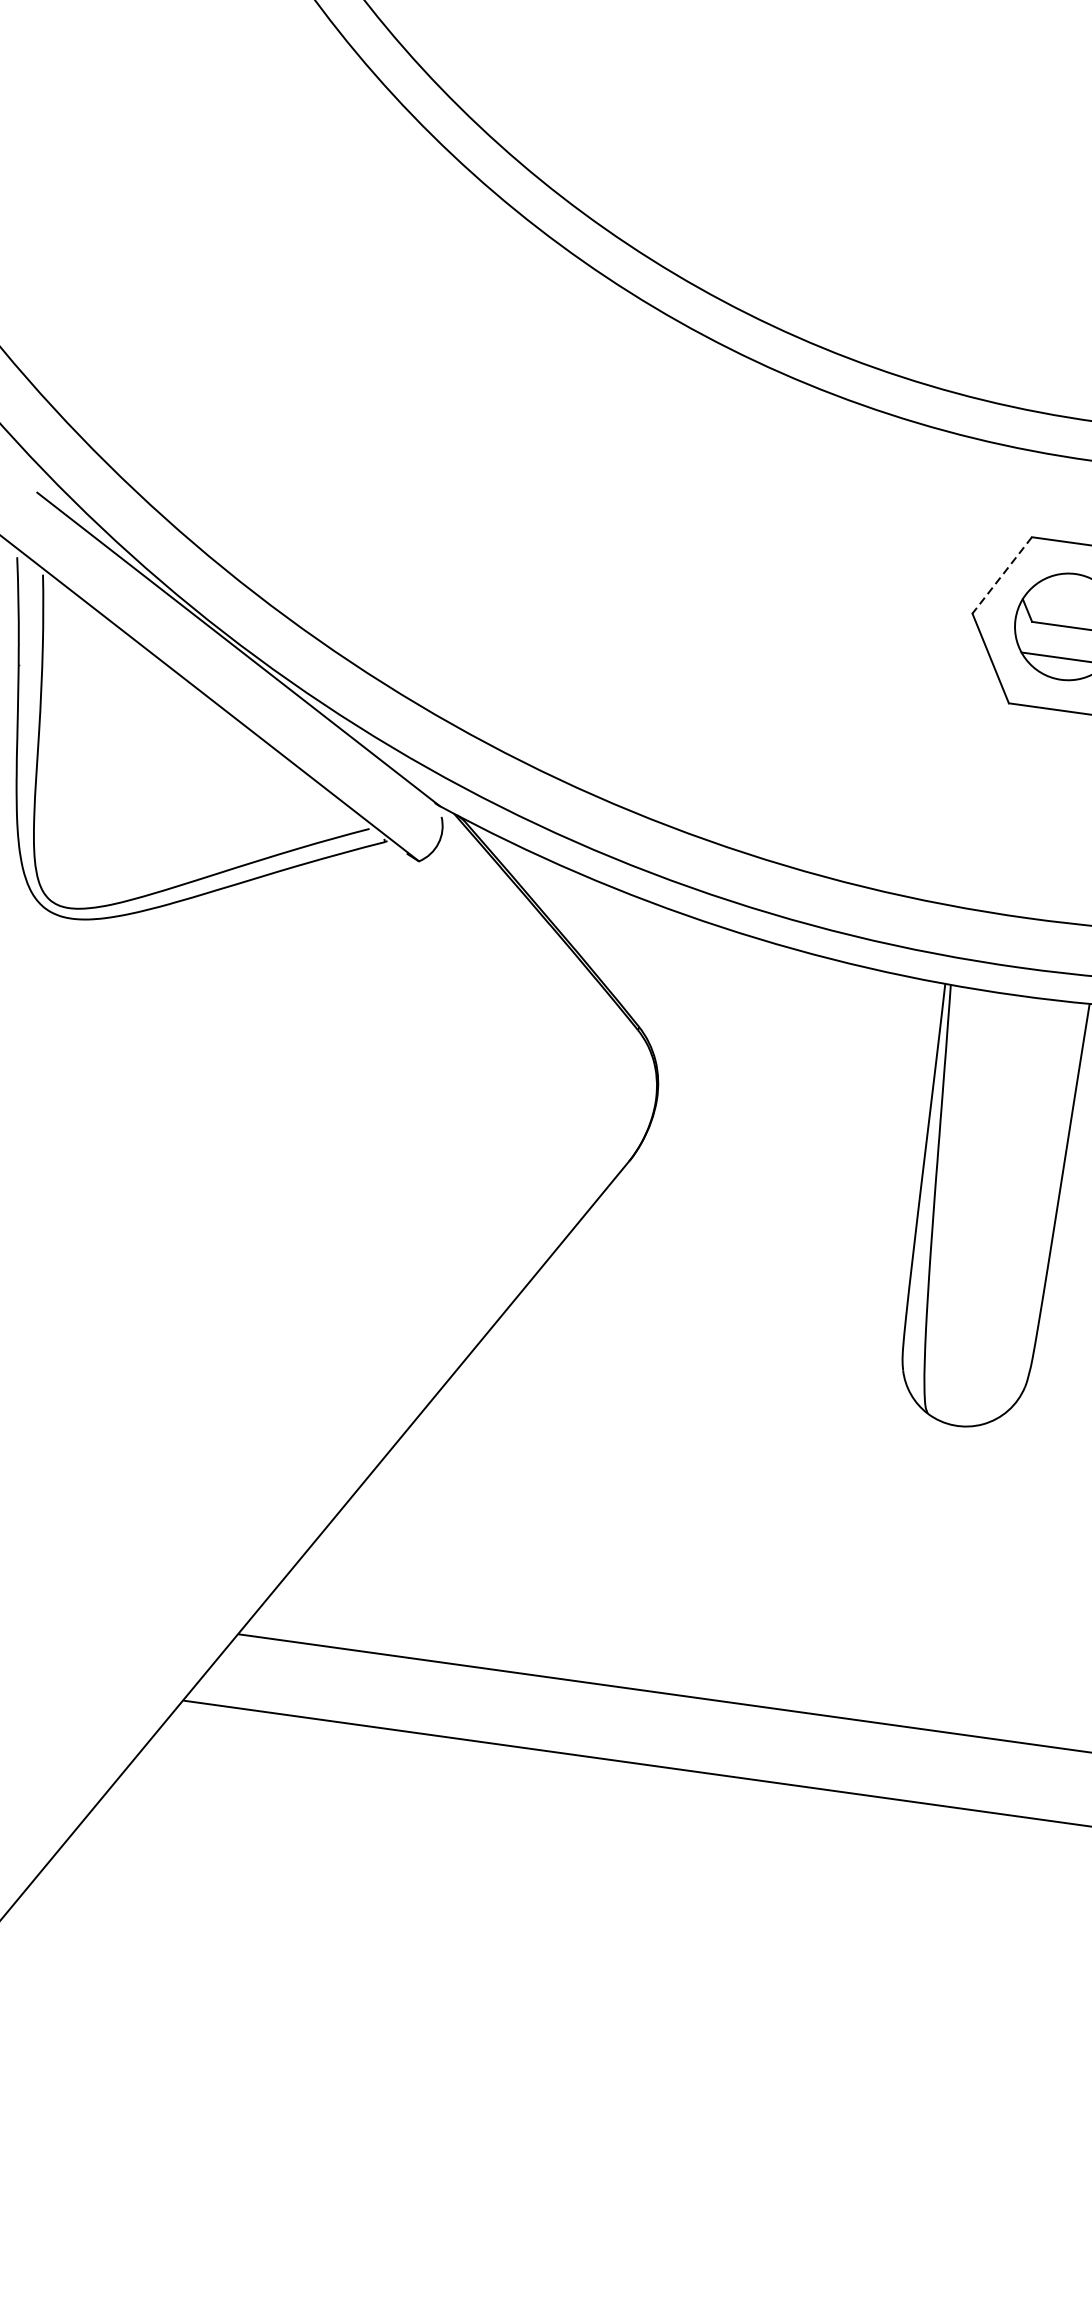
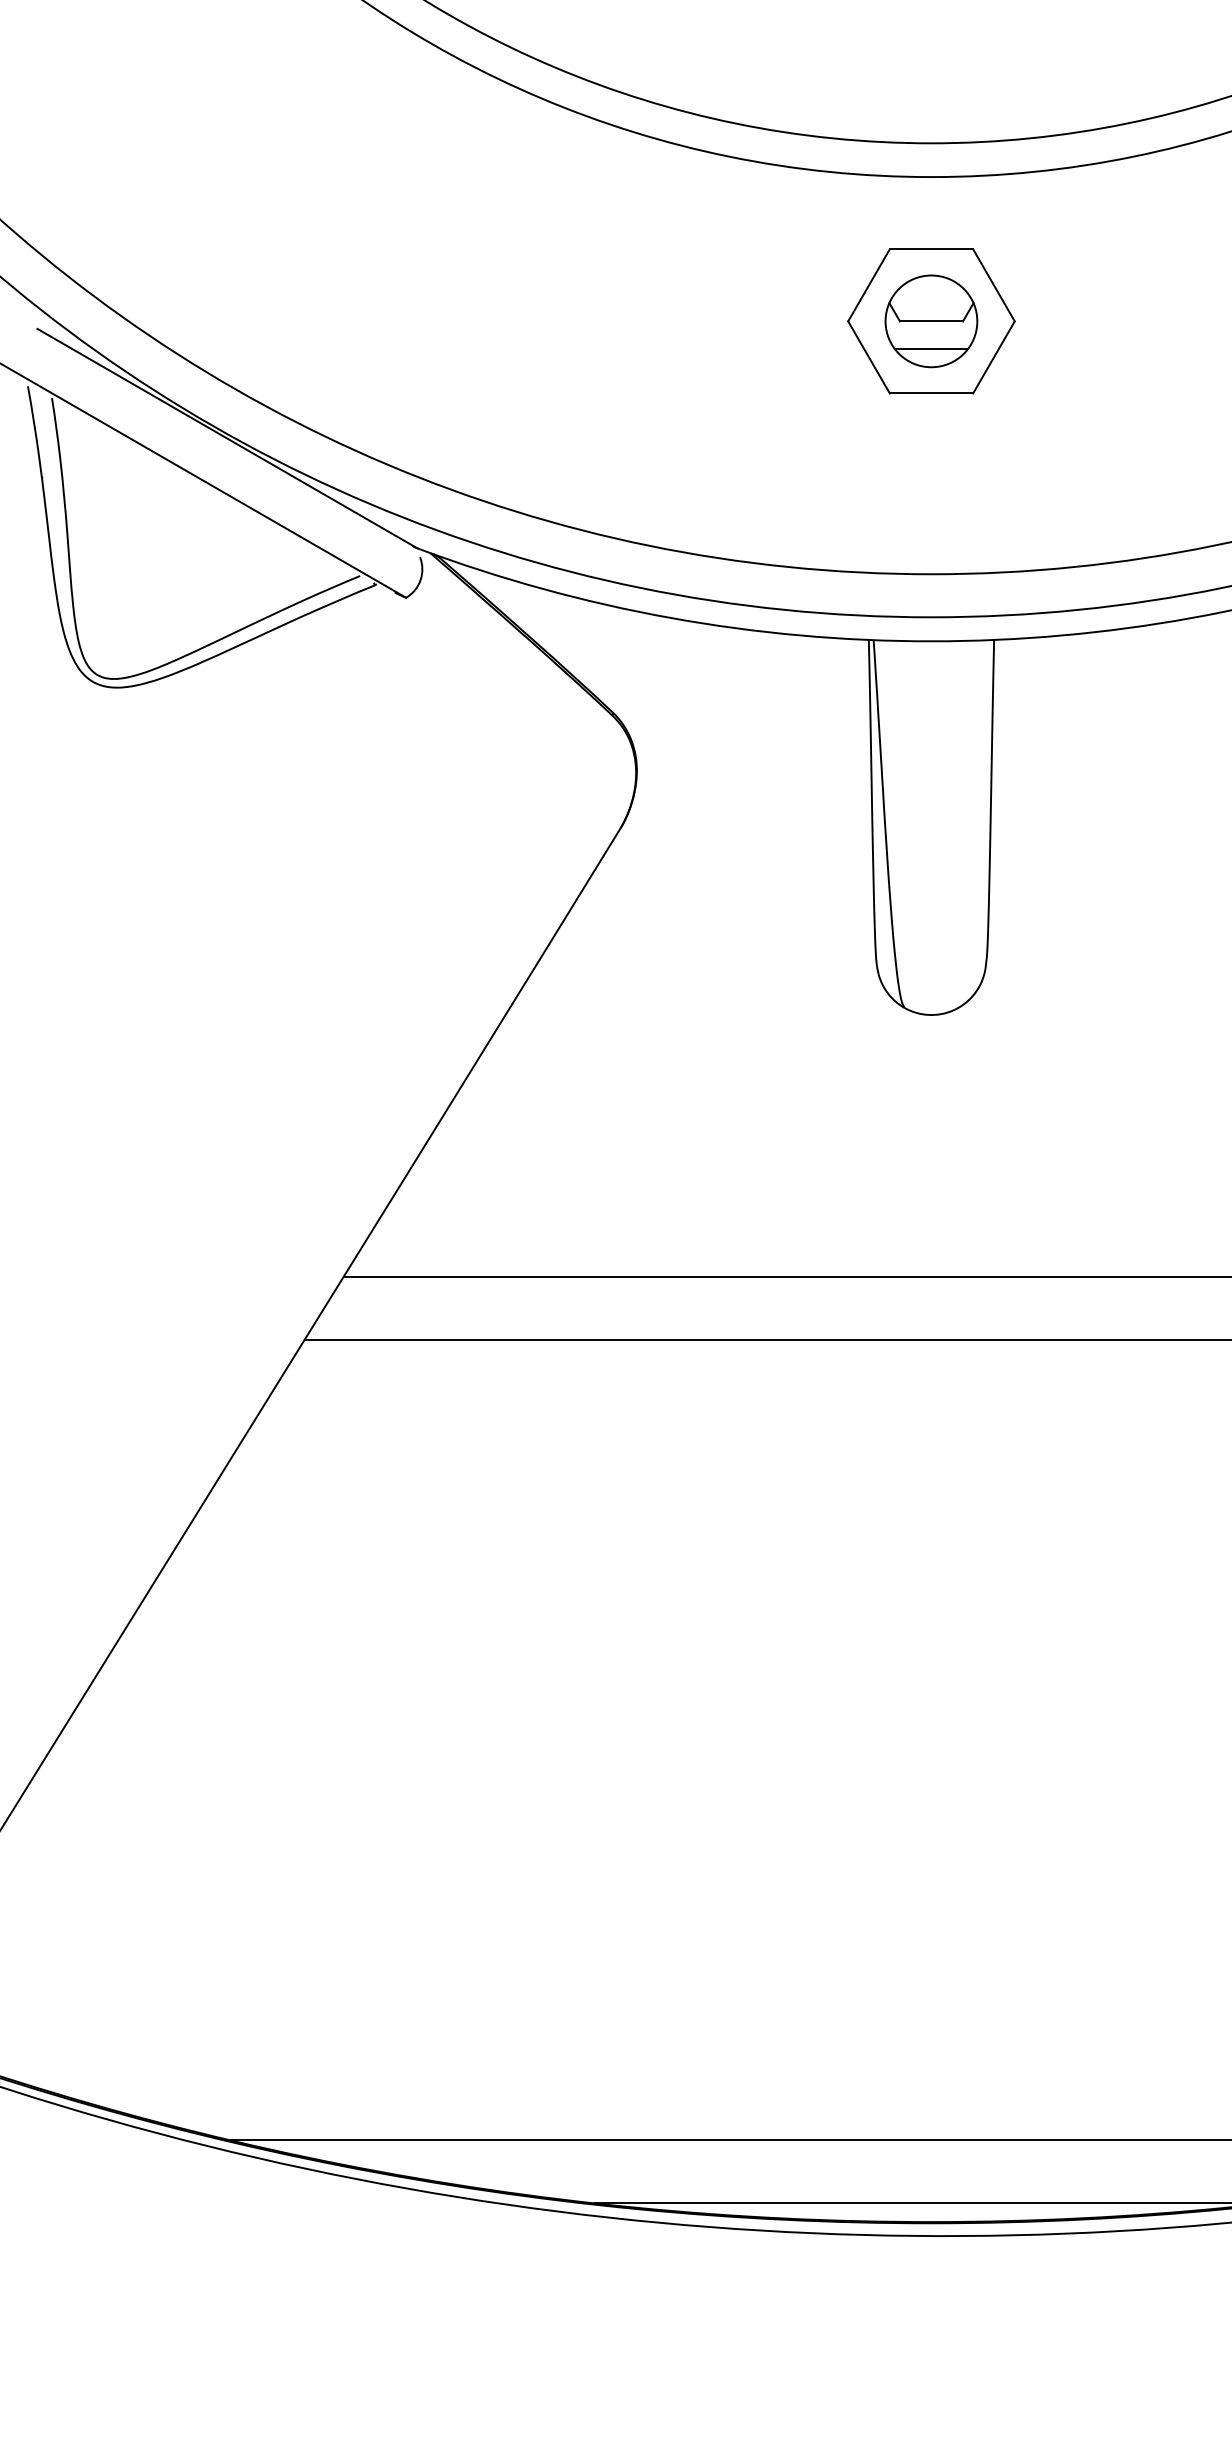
line: (1002, 575) -> (869, 285), dashed -> solid

